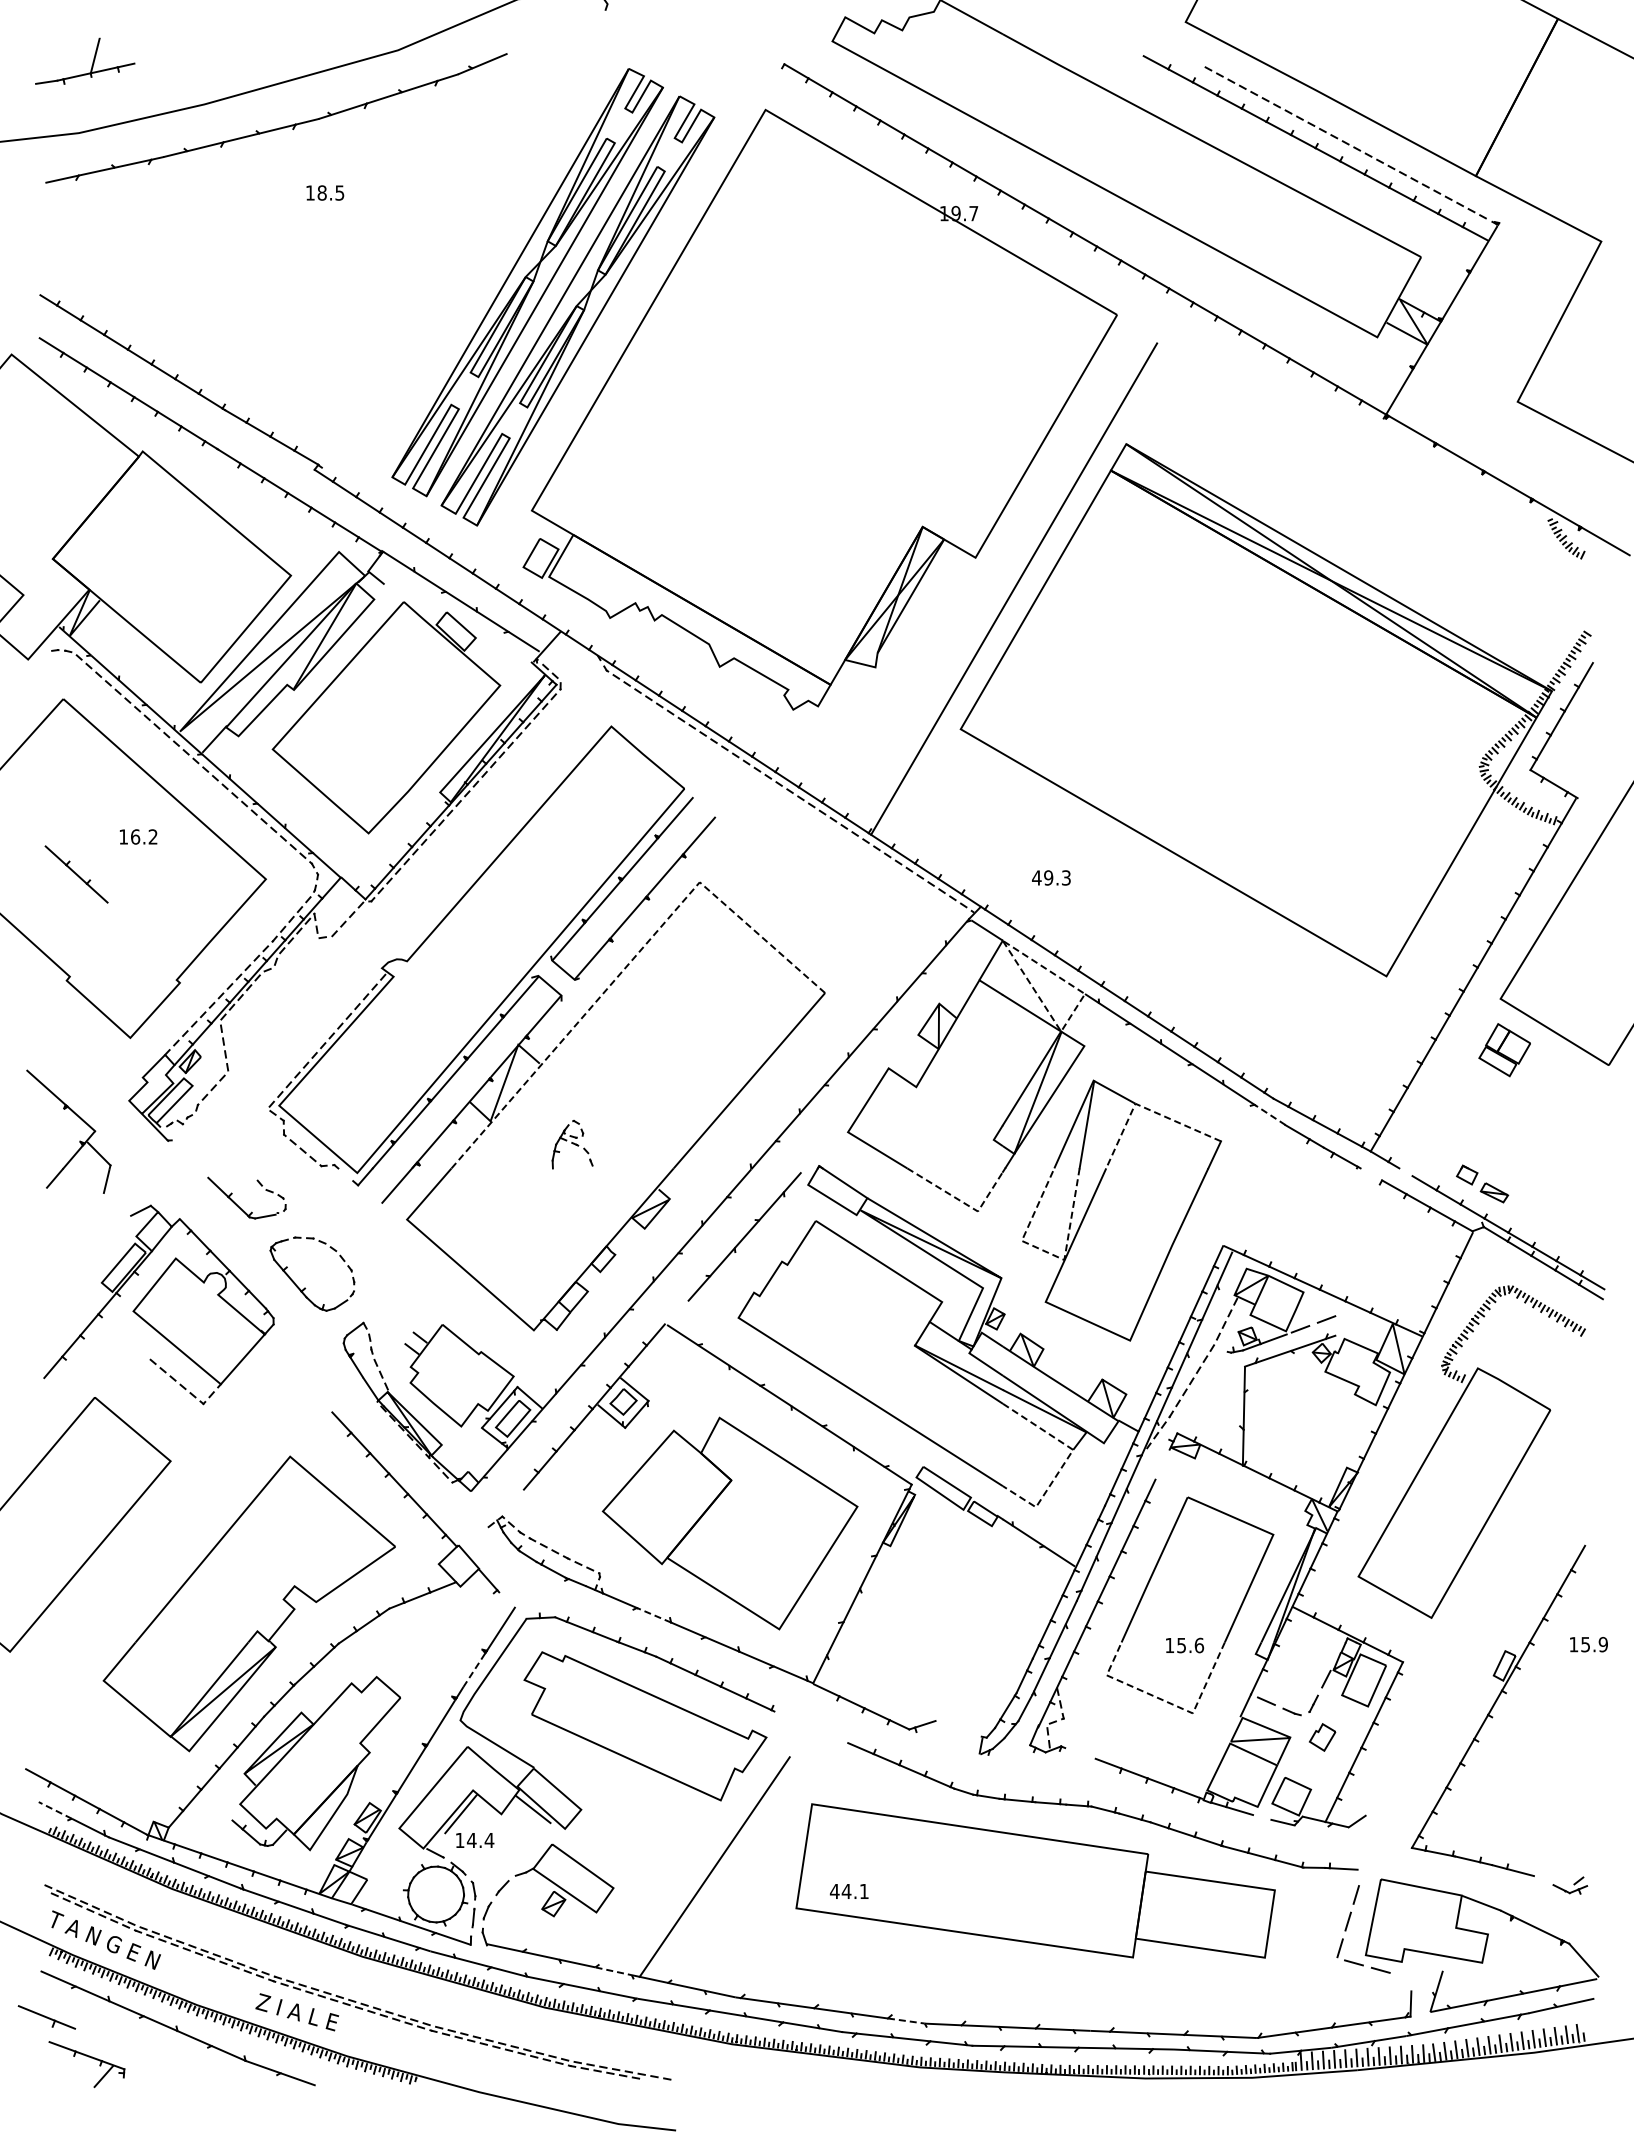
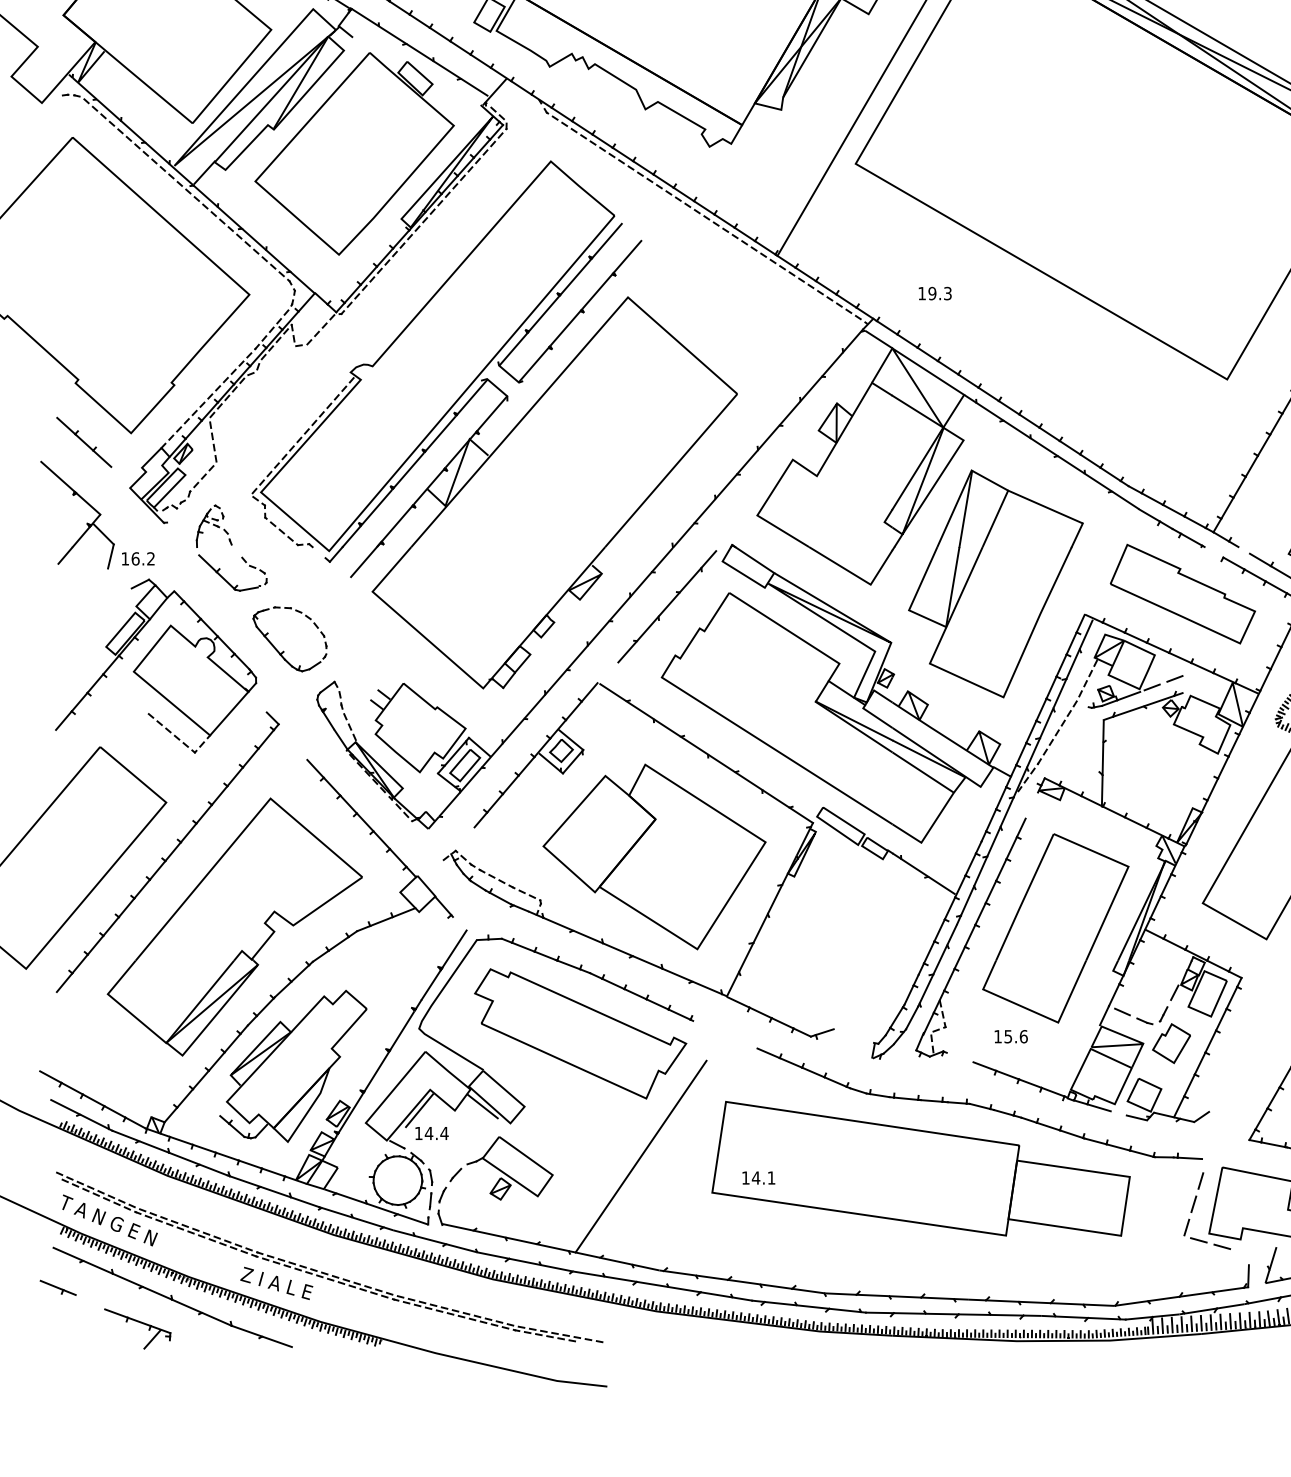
text: (138, 836) -> (138, 558), moved
part: (76, 874) -> (84, 442), moved
text: (1036, 877) -> (921, 293), 49.3 -> 19.3
line: (631, 961) -> (568, 366), dashed -> solid
line: (1070, 1016) -> (951, 414), dashed -> solid
line: (1145, 1108) -> (1016, 494), dashed -> solid
line: (1269, 1114) -> (1125, 500), dashed -> solid
part: (572, 1144) -> (214, 526), moved
line: (963, 1202) -> (858, 576), dashed -> solid
part: (1335, 1221) -> (1182, 593), added
line: (1049, 1253) -> (933, 621), dashed -> solid
line: (1066, 1459) -> (948, 801), dashed -> solid
part: (172, 1517) -> (167, 851), added
line: (653, 1614) -> (587, 936), dashed -> solid
text: (1185, 1645) -> (1011, 1036), moved
line: (474, 1670) -> (431, 985), dashed -> solid
line: (1168, 1702) -> (1037, 1013), dashed -> solid
part: (1322, 1737) -> (1171, 1043), size x1.67
line: (55, 1810) -> (65, 1107), dashed -> solid
text: (834, 1891) -> (745, 1178), 44.1 -> 14.1
line: (613, 1971) -> (552, 1247), dashed -> solid
part: (46, 2017) -> (57, 1287), size x0.71
line: (906, 2021) -> (808, 1291), dashed -> solid
part: (88, 2057) -> (139, 1322), moved

